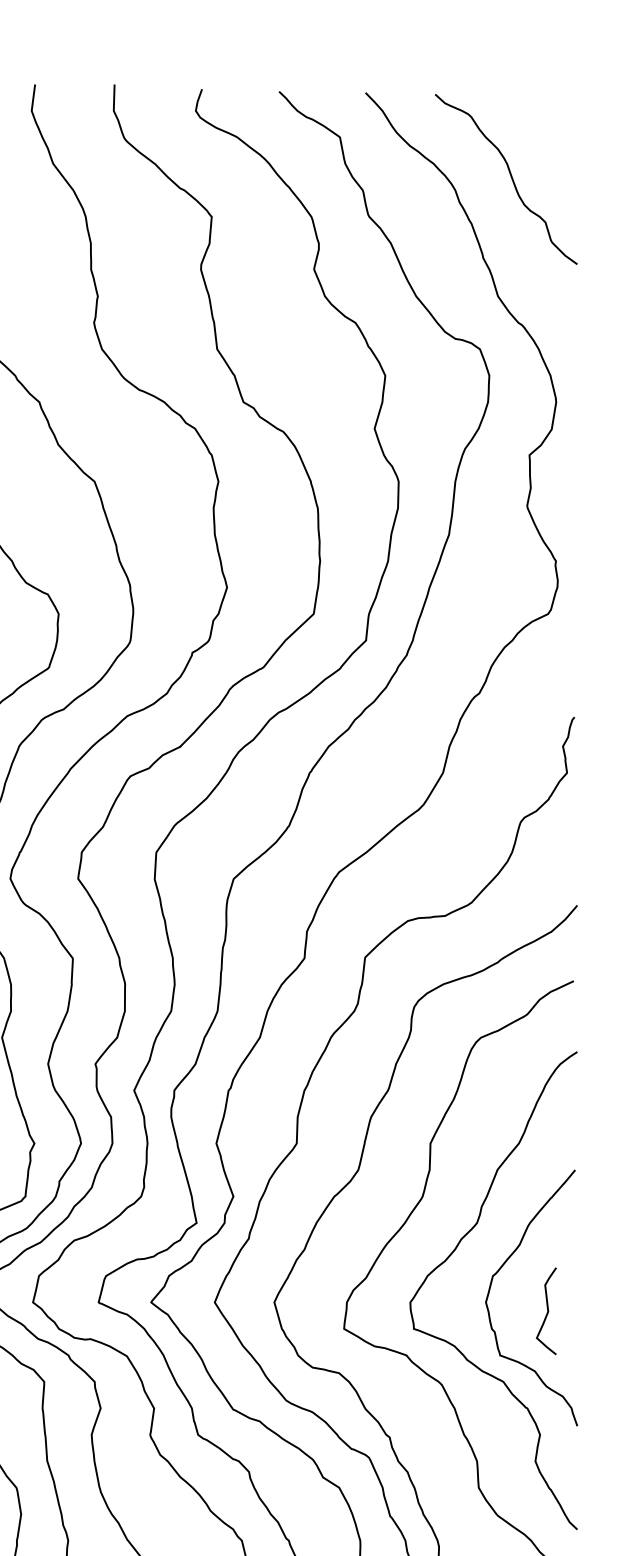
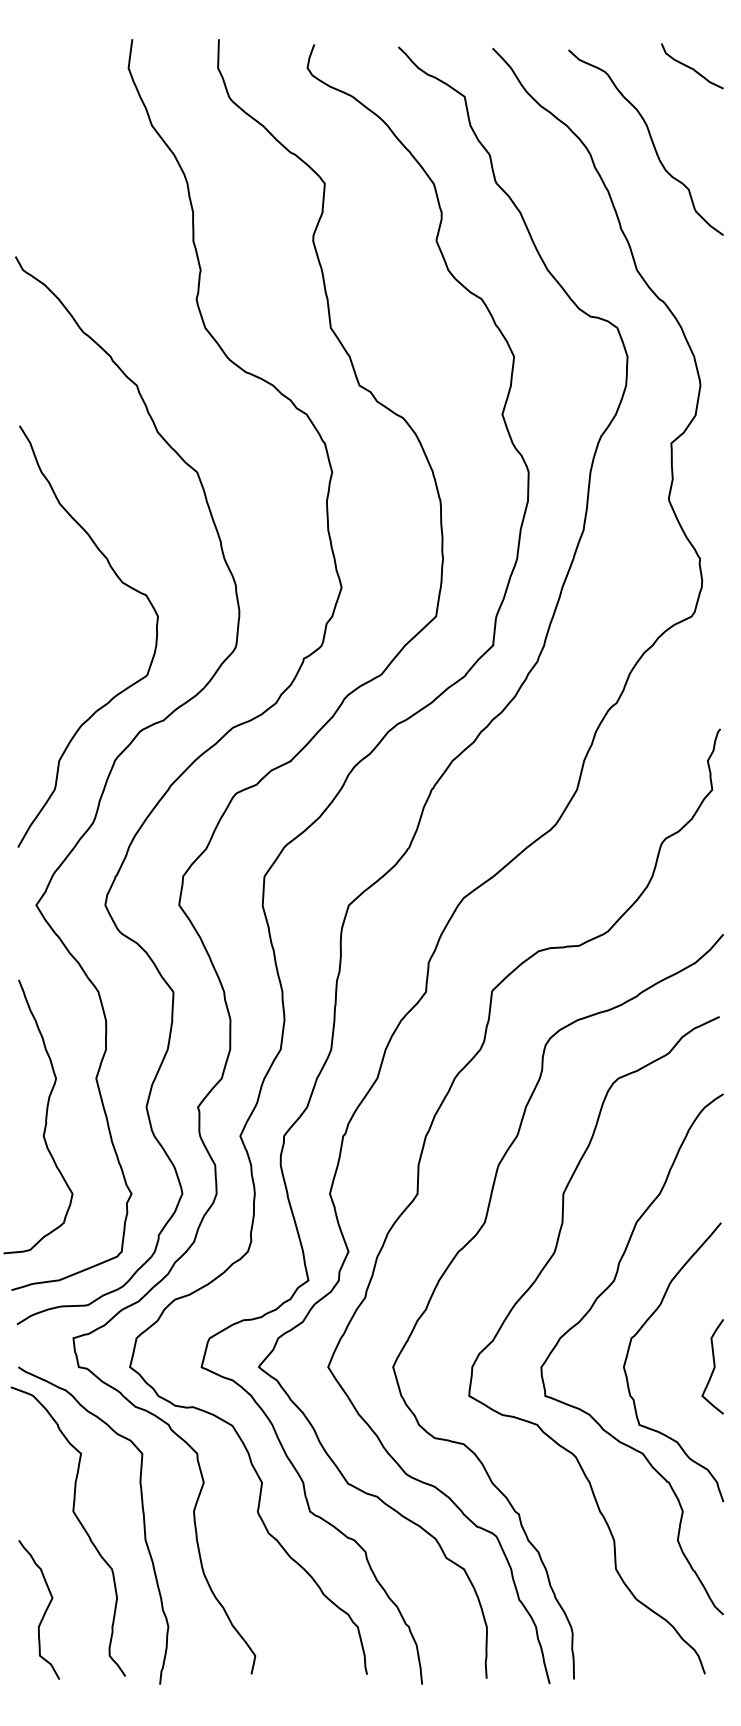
curve: (548, 110) -> (692, 67), added
curve: (547, 1311) -> (713, 1366), moved

